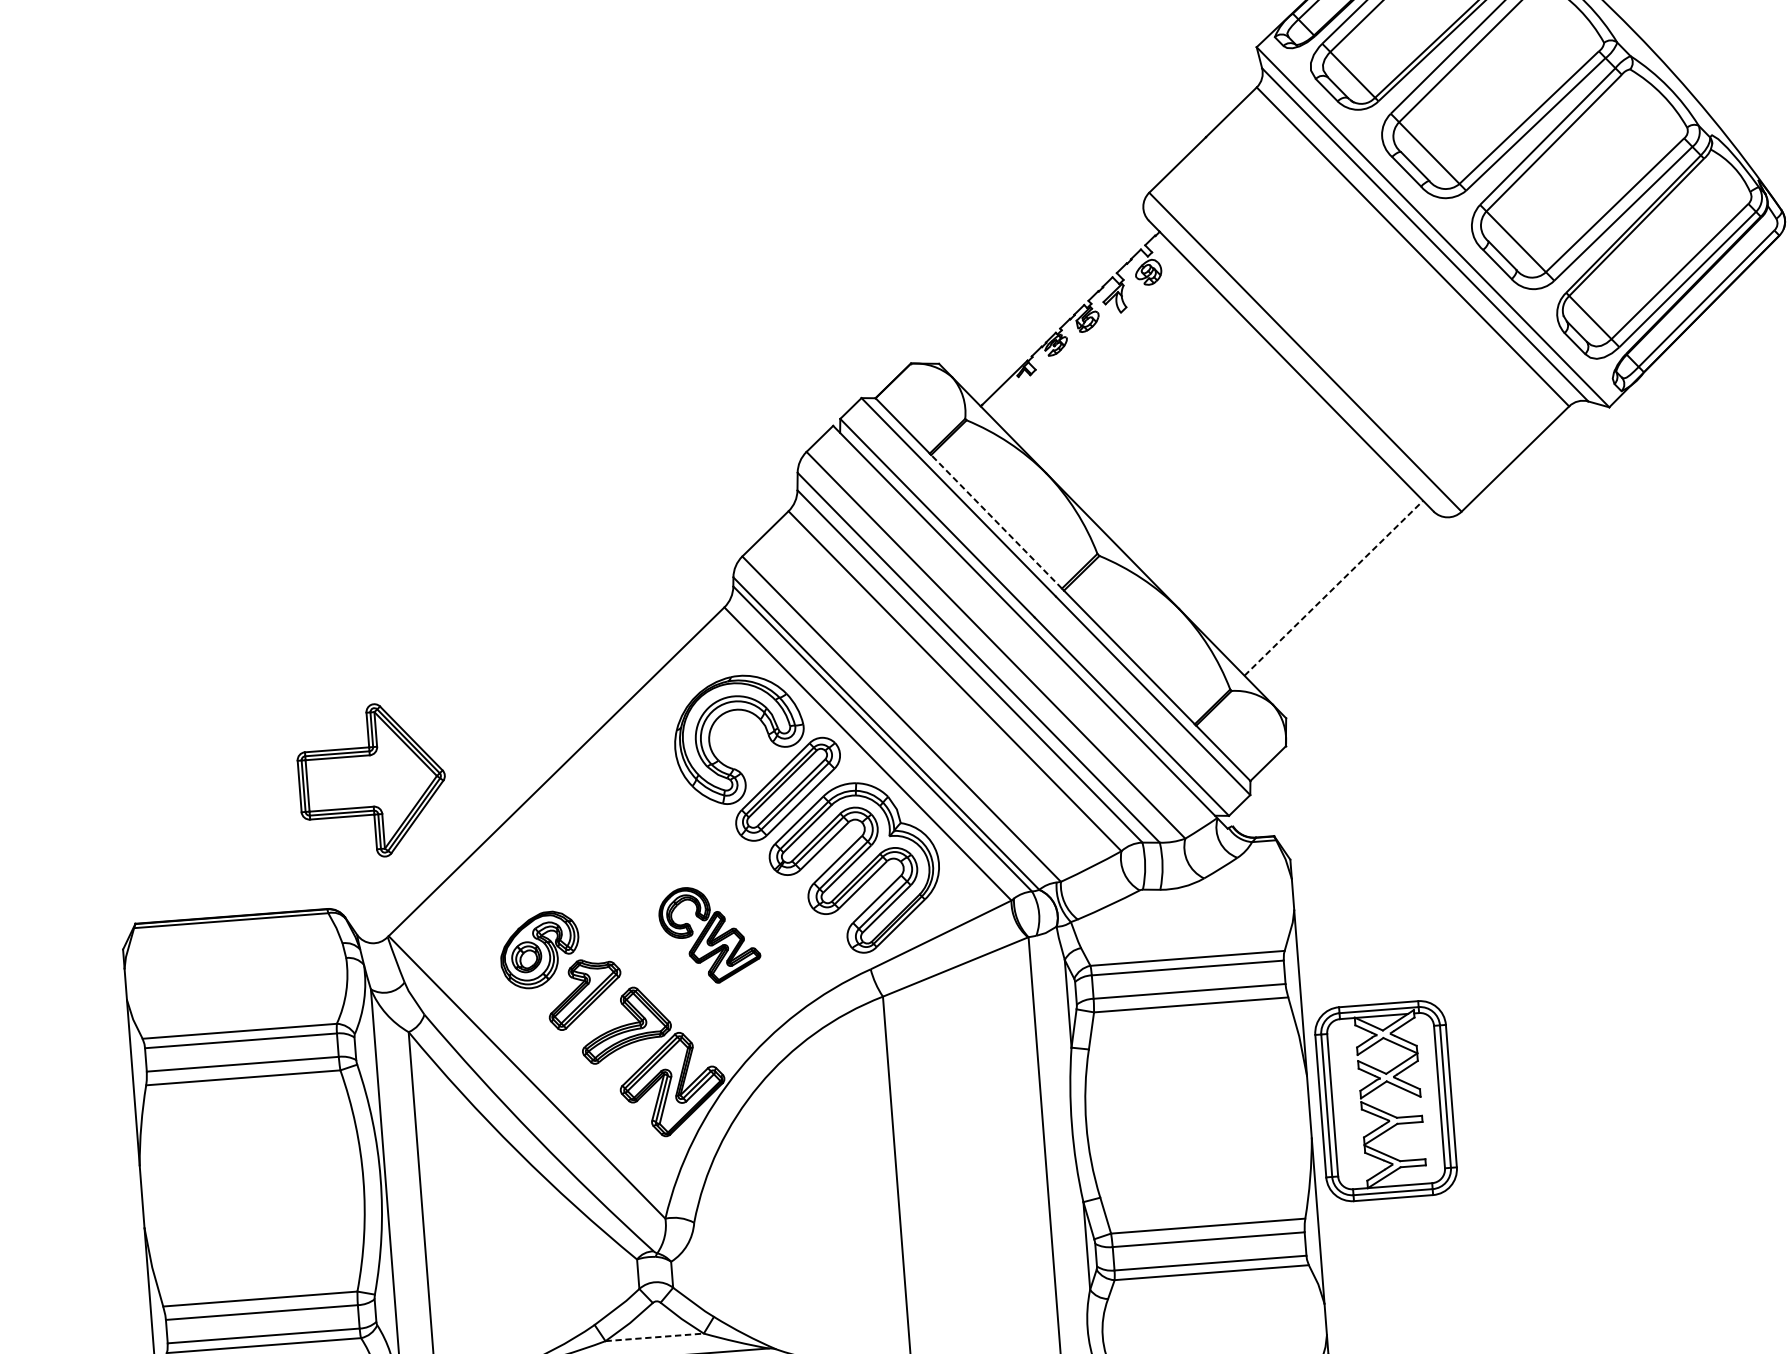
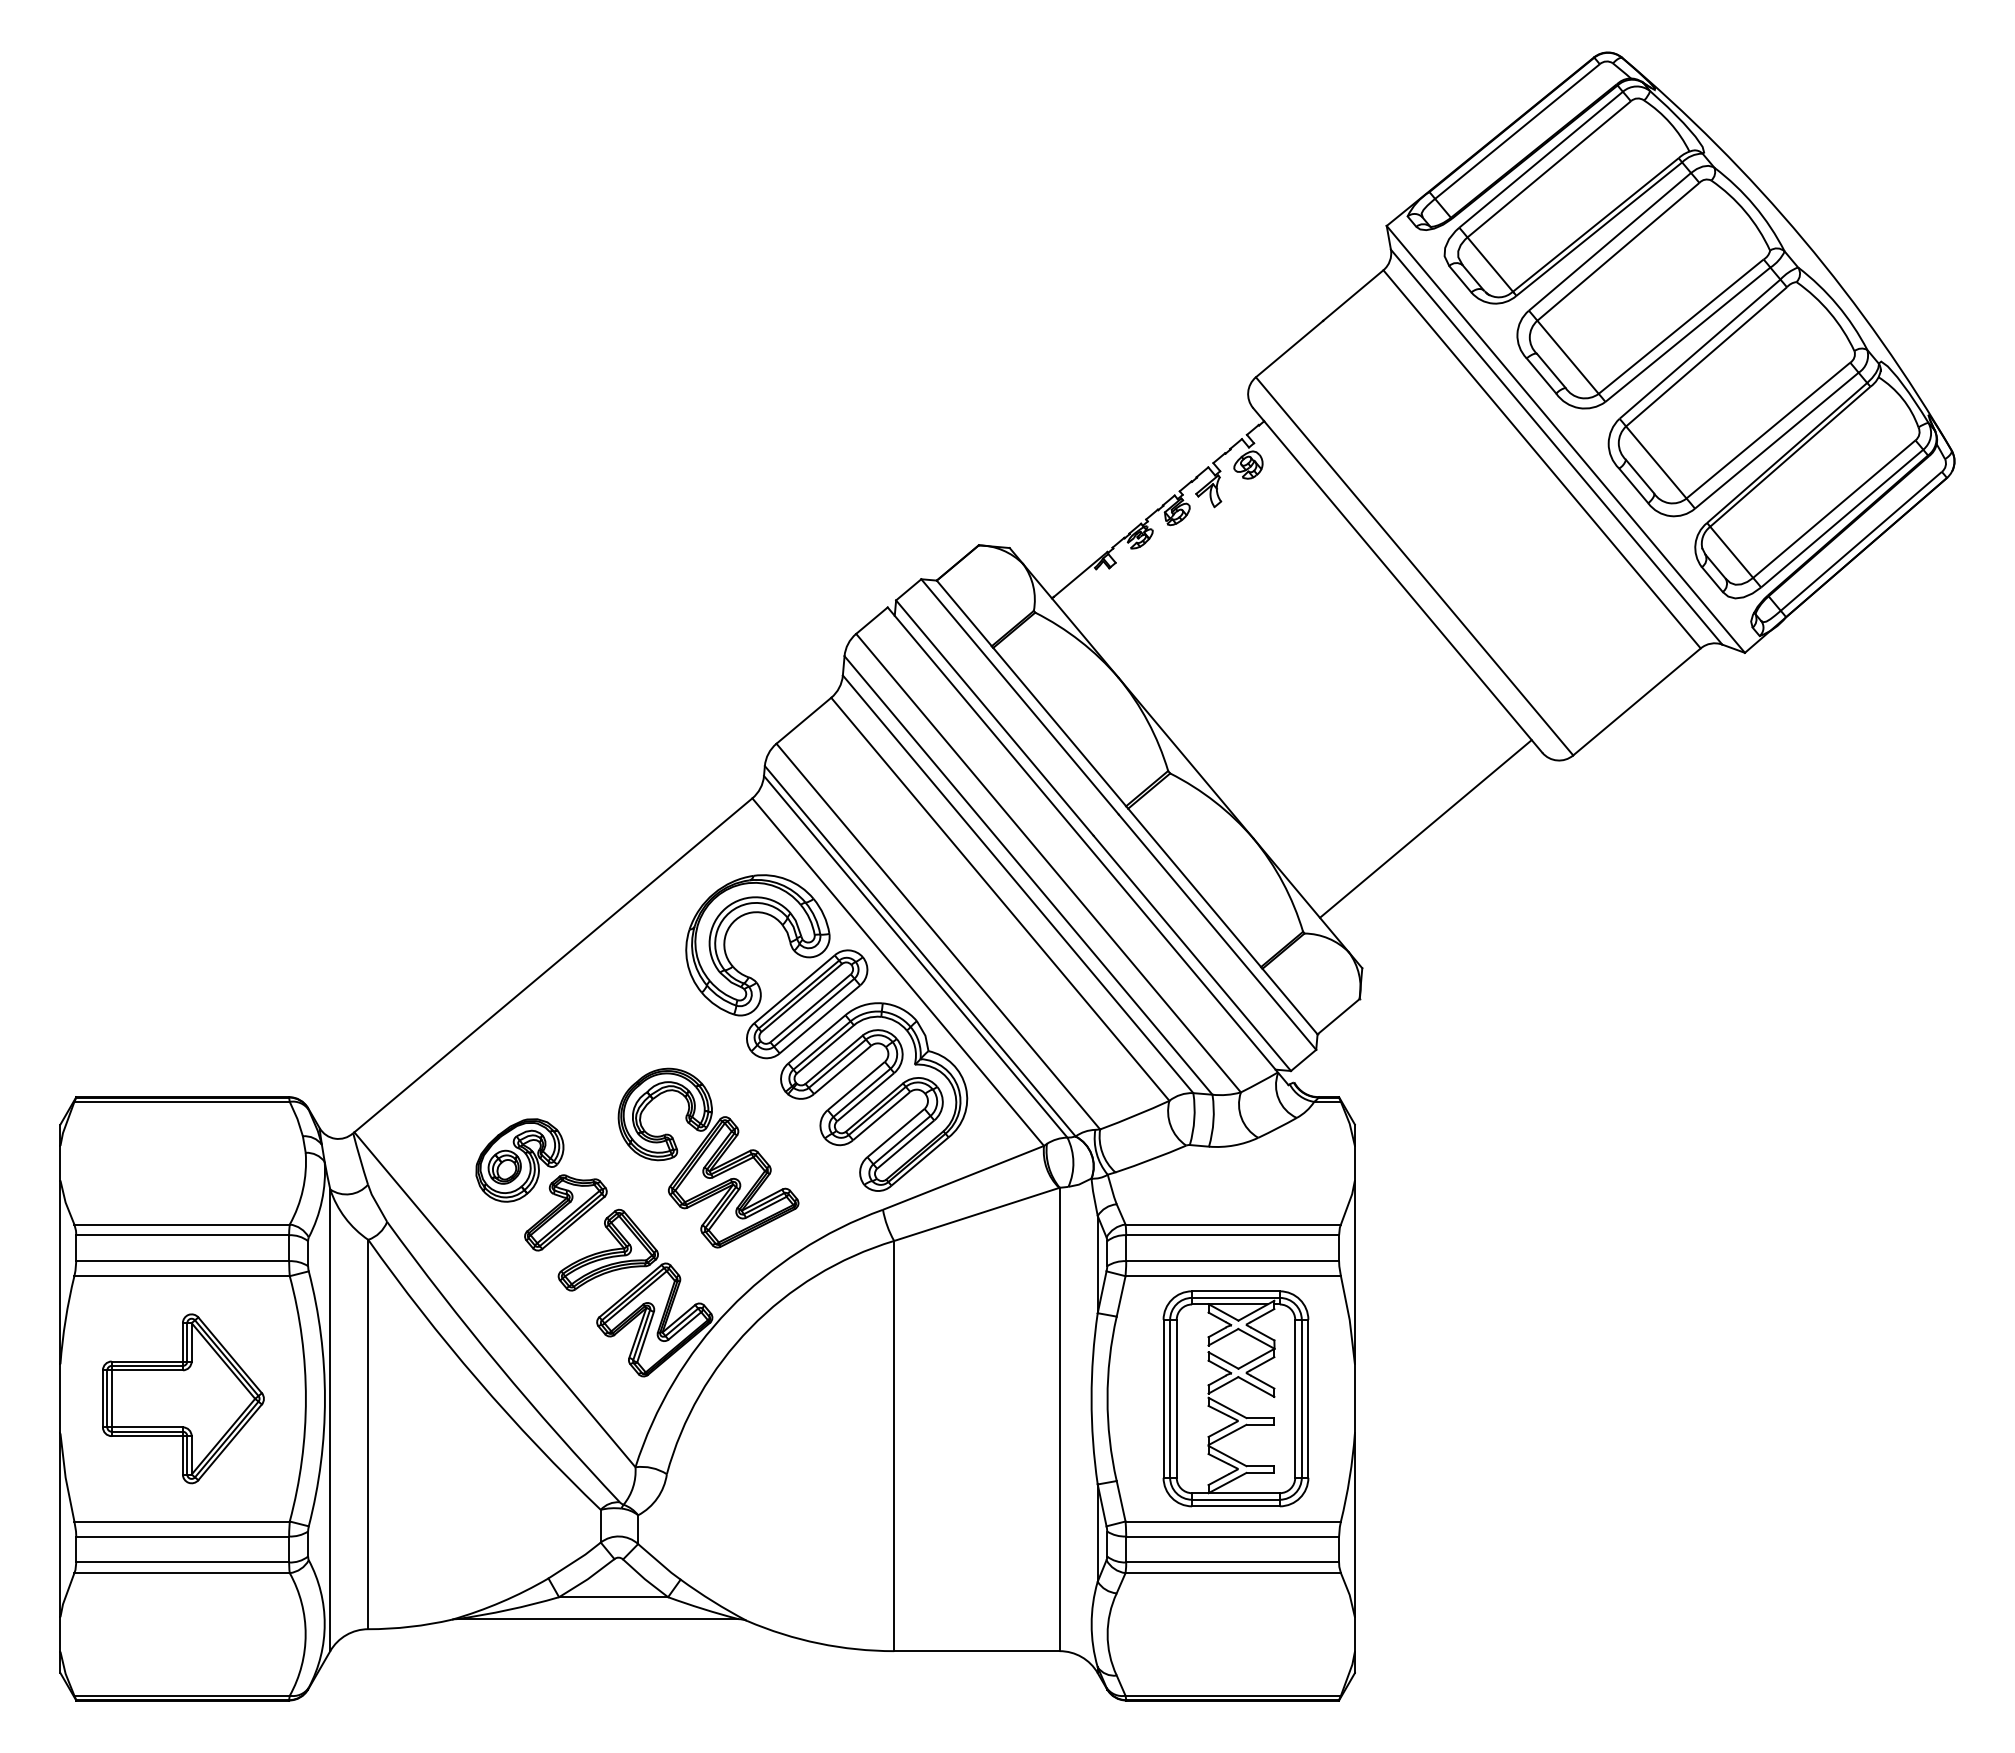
line: (996, 521) -> (1059, 726), dashed -> solid
line: (1334, 587) -> (1426, 828), dashed -> solid
part: (372, 780) -> (183, 1398), moved
part: (709, 934) -> (708, 1157), size x1.67
part: (1385, 1100) -> (1235, 1398), moved
line: (654, 1337) -> (613, 1597), dashed -> solid

